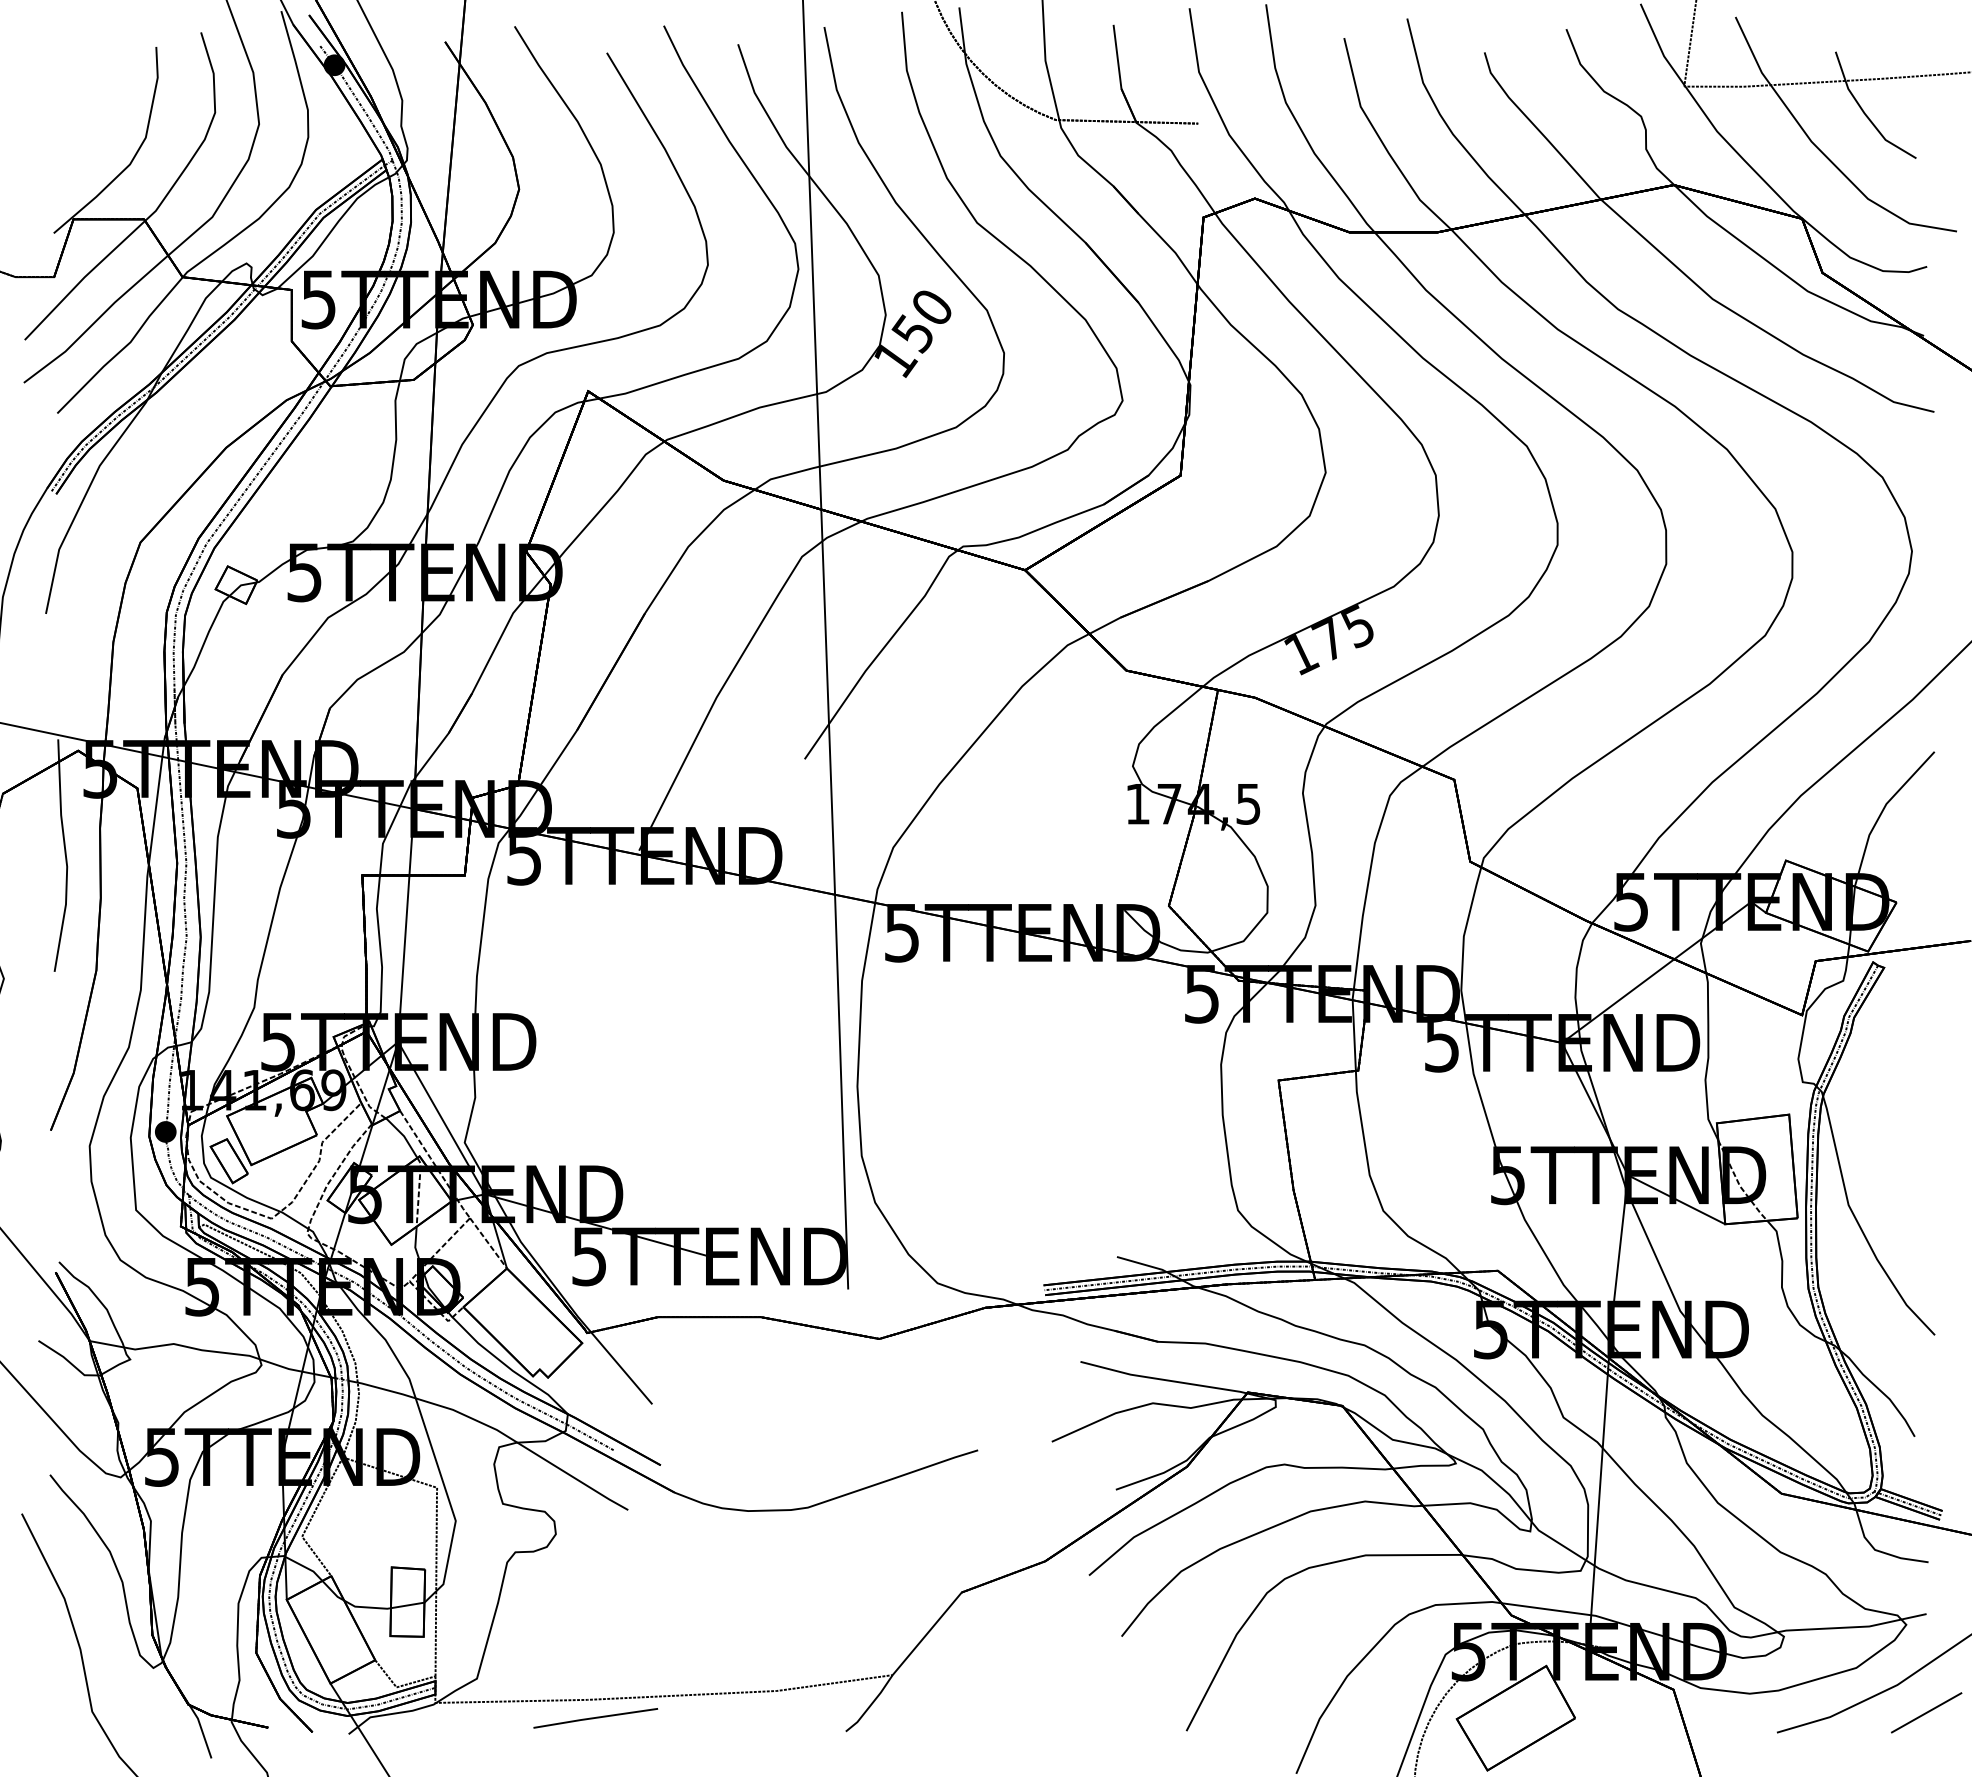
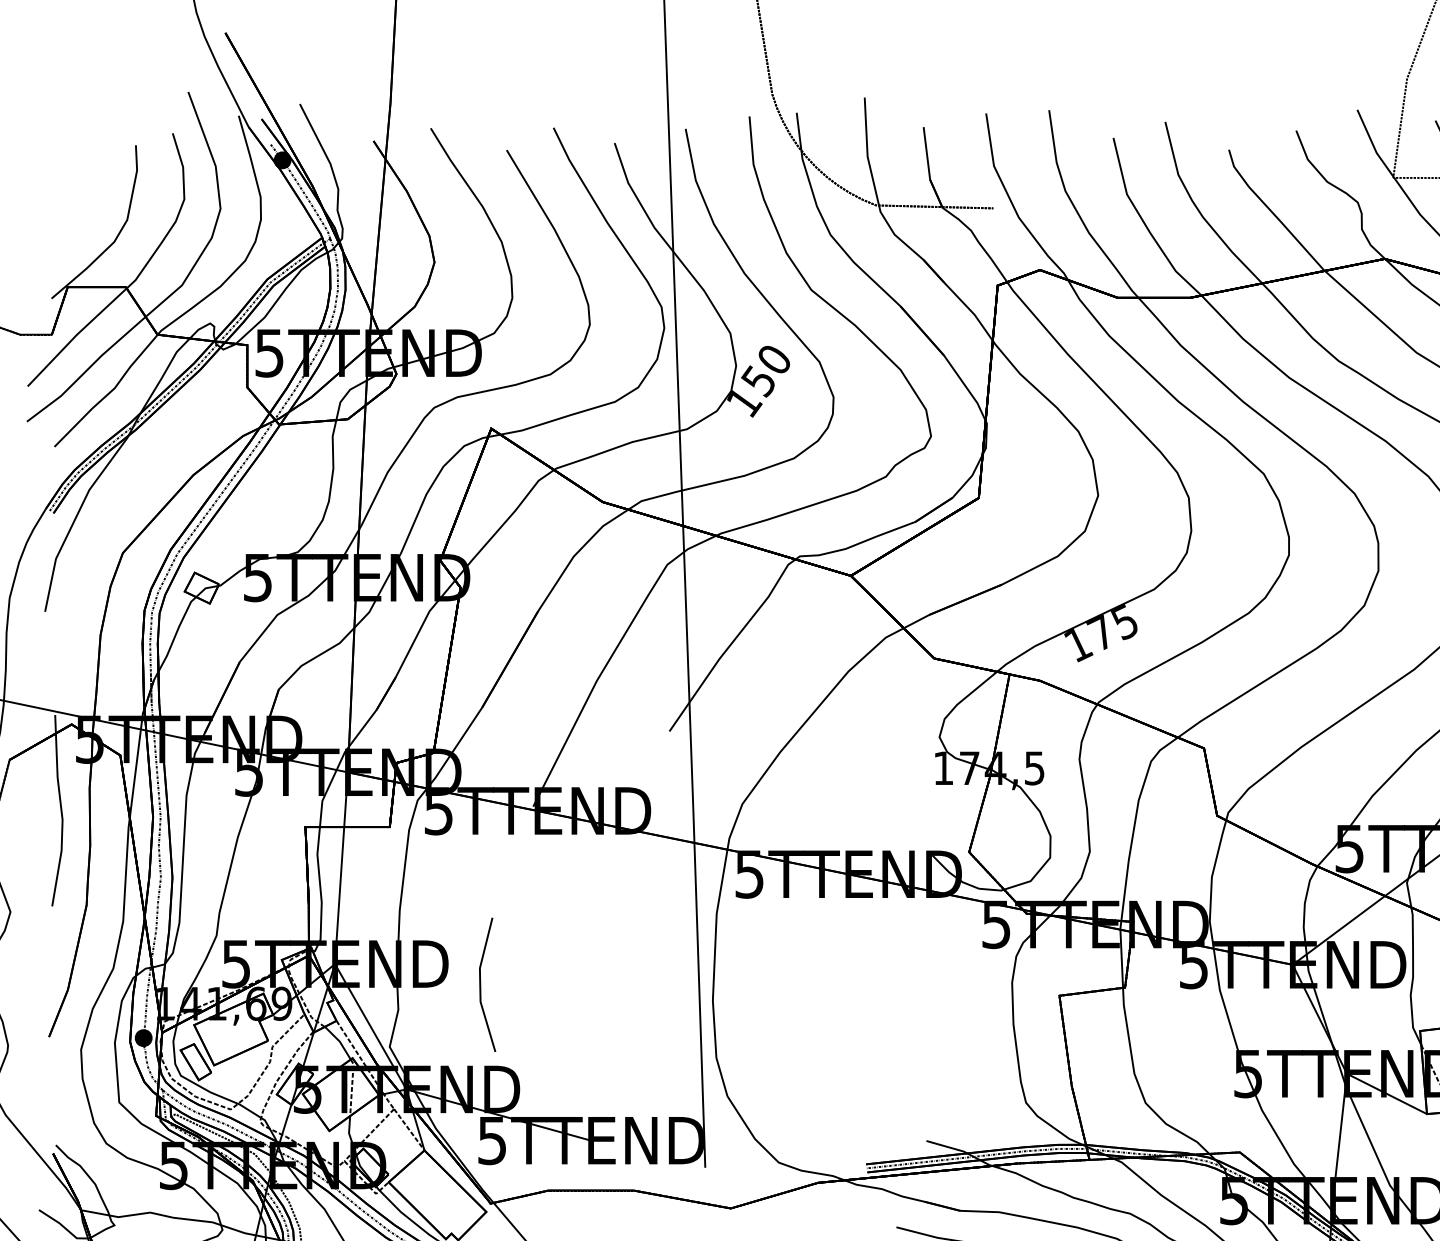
line: (575, 1066) -> (480, 984), added

